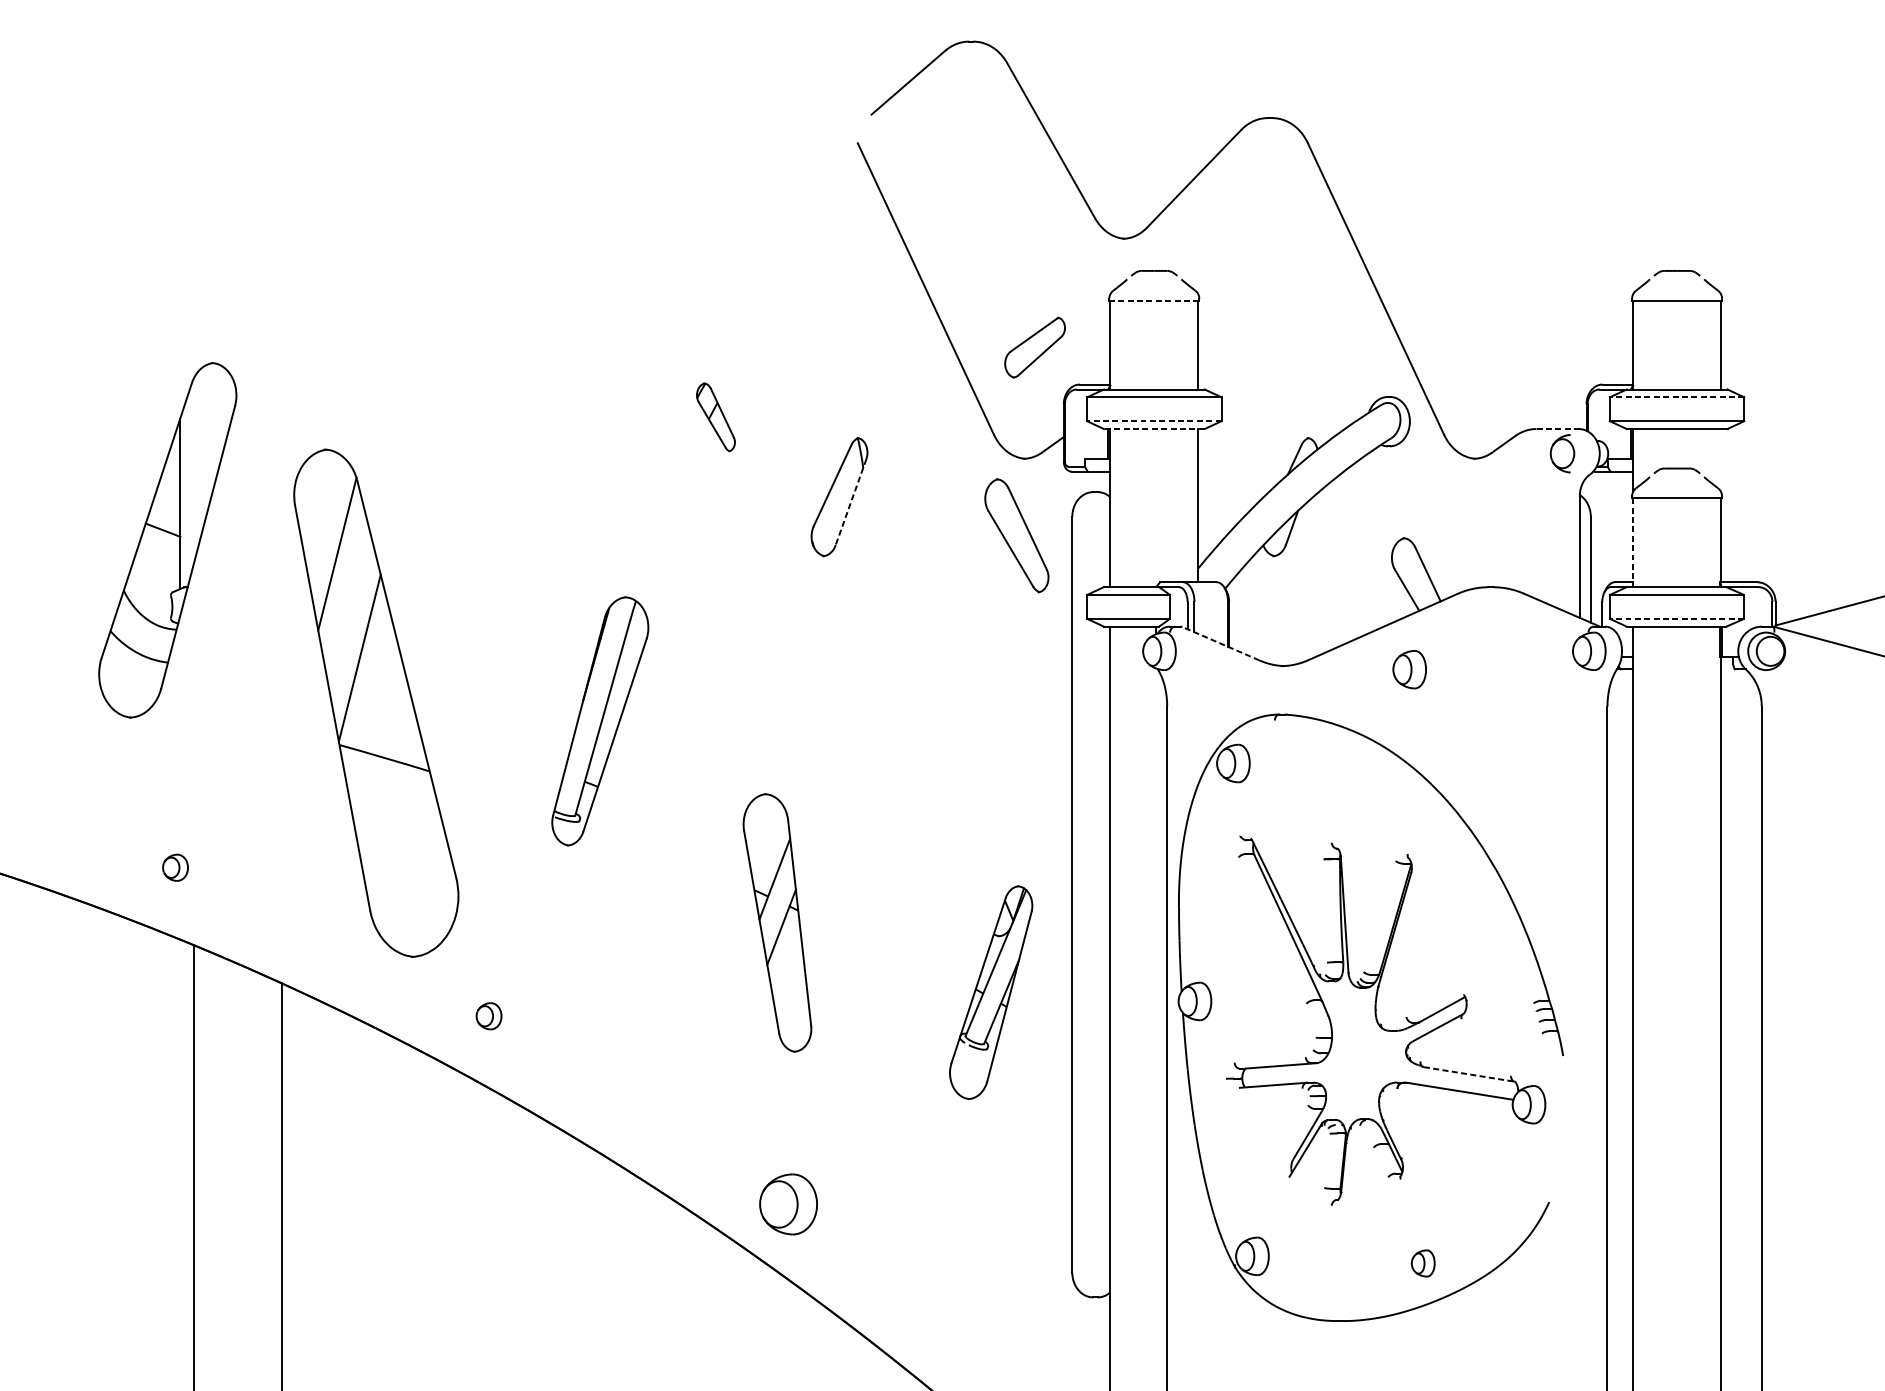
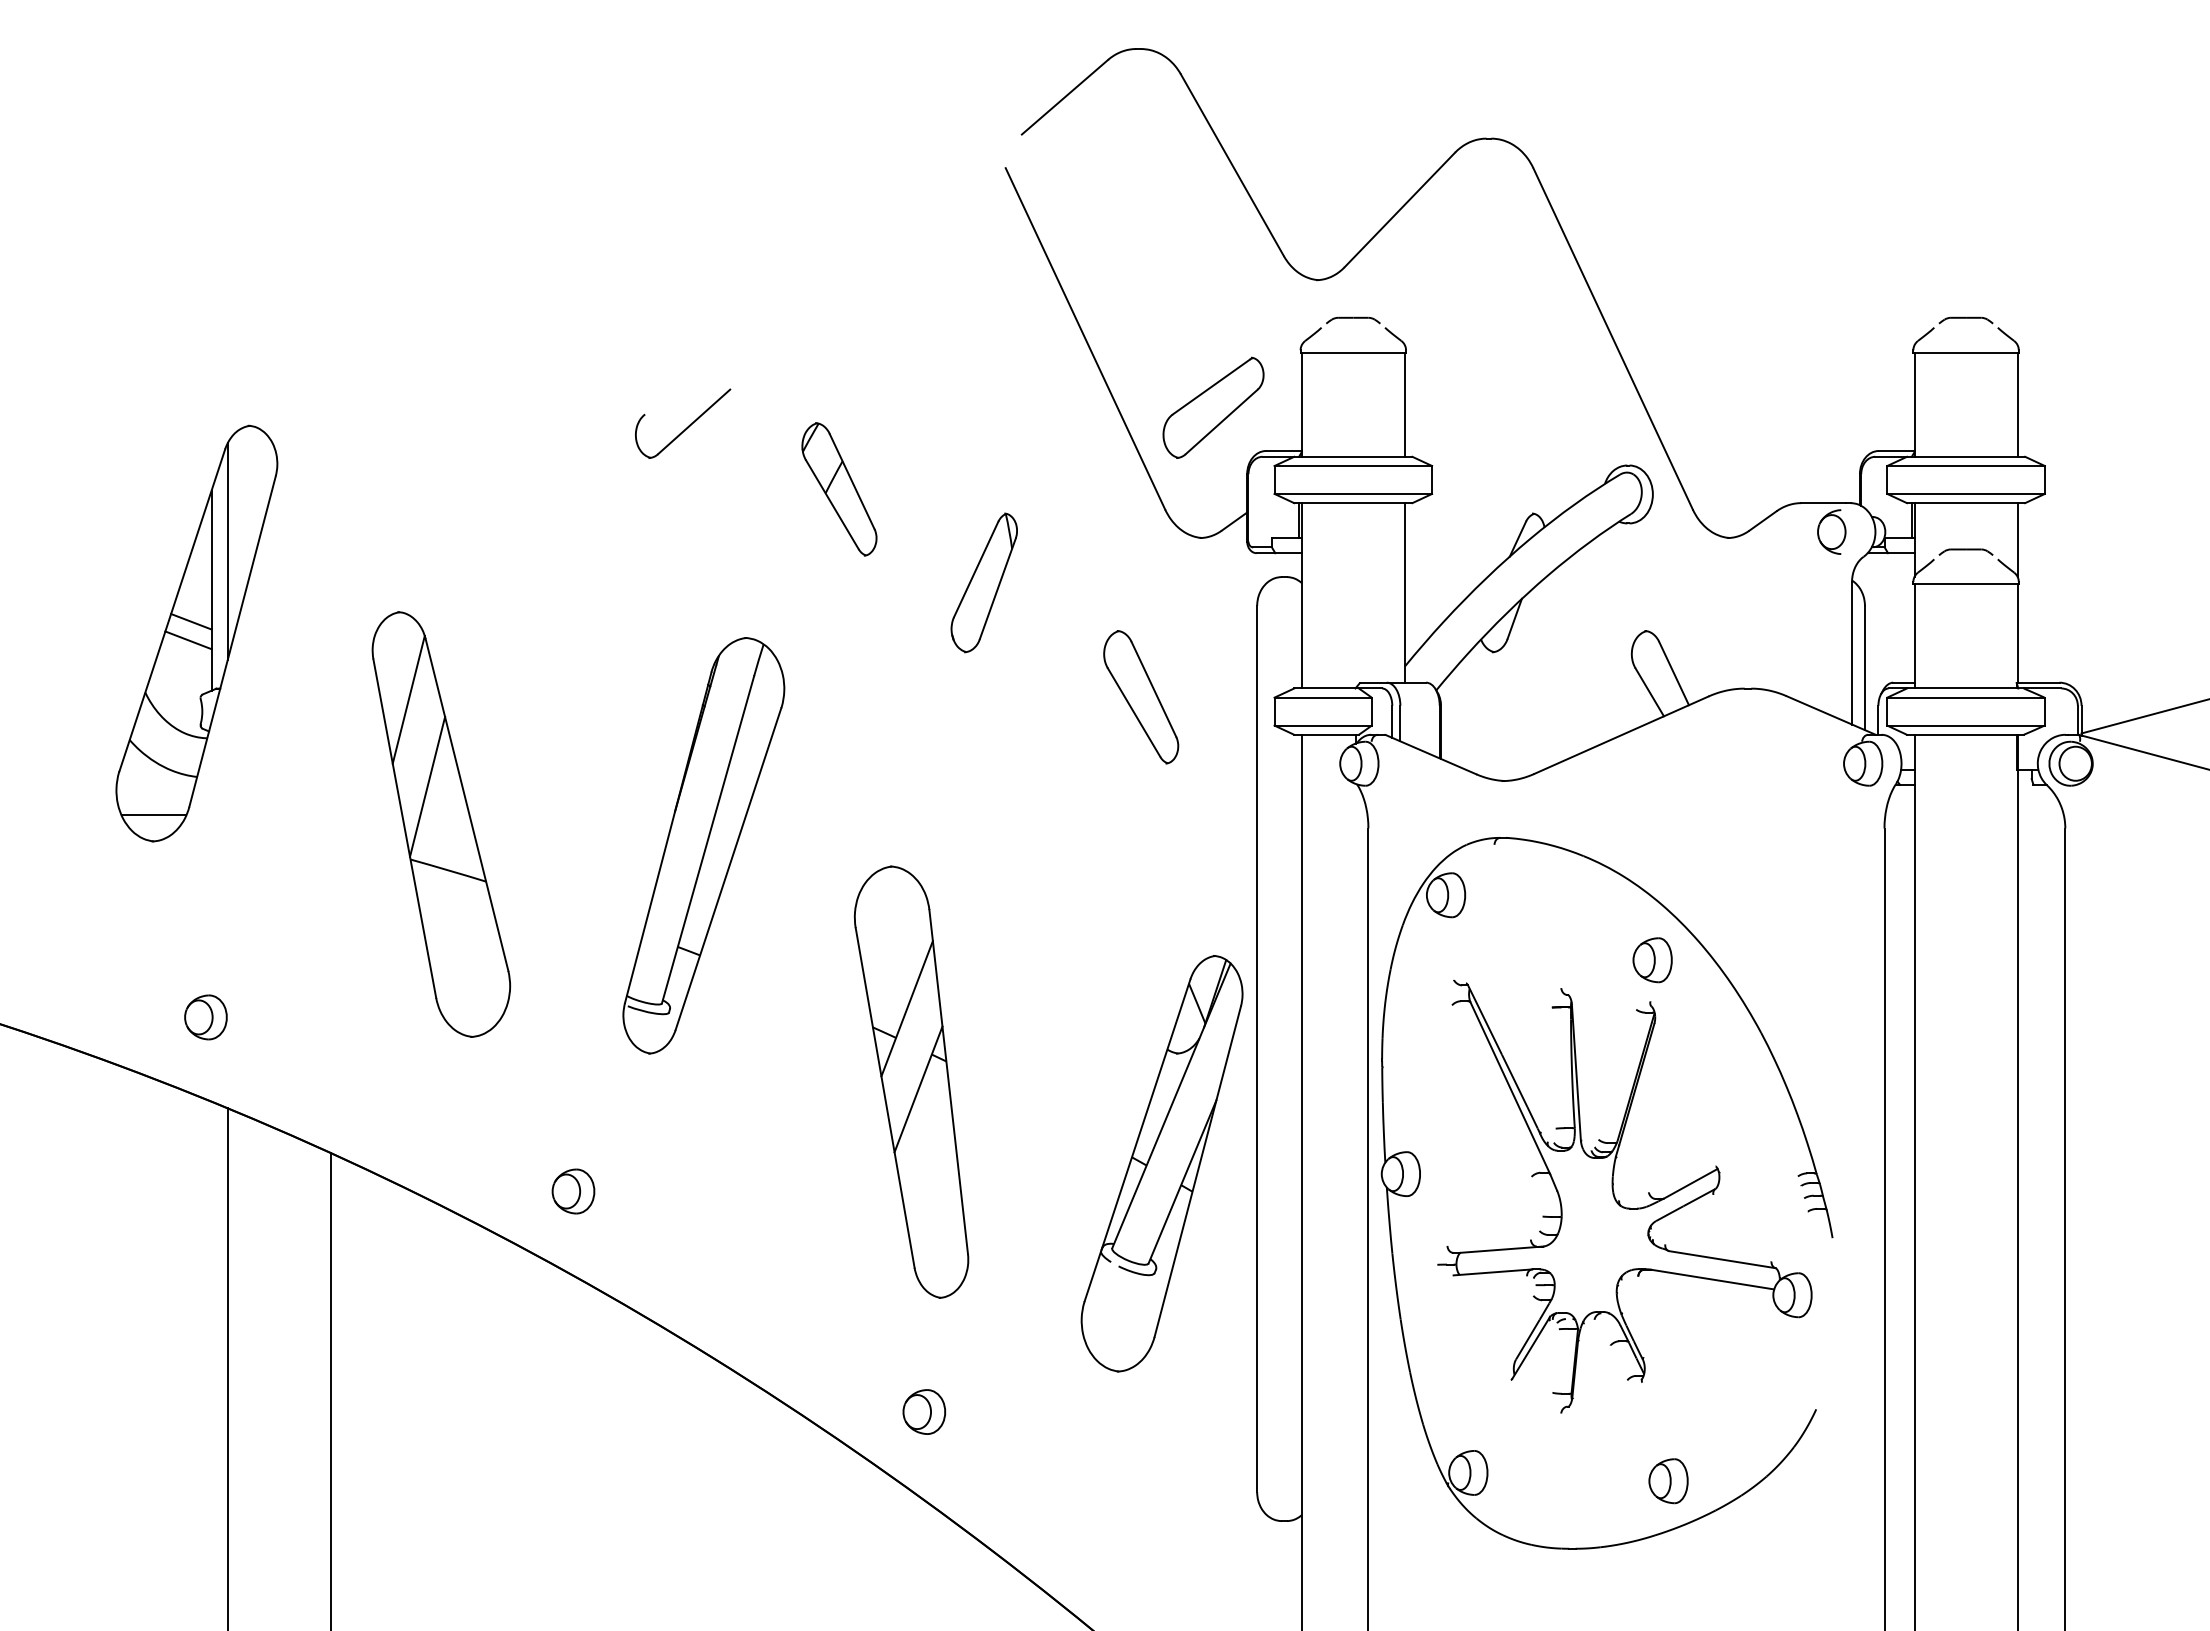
line: (1154, 300) -> (1353, 352), dashed -> solid
part: (1035, 347) -> (1213, 407), size x1.43
part: (582, 361) -> (683, 423), added
line: (1677, 396) -> (1966, 465), dashed -> solid
part: (716, 417) -> (839, 489), size x1.67
line: (1154, 420) -> (1353, 493), dashed -> solid
line: (1153, 429) -> (1352, 503), dashed -> solid
line: (1556, 429) -> (1824, 503), dashed -> solid
line: (1720, 460) -> (2017, 539), added
line: (193, 470) -> (227, 551), added
line: (850, 502) -> (997, 589), dashed -> solid
part: (1017, 535) -> (1141, 697), moved
line: (1633, 542) -> (1914, 636), dashed -> solid
line: (160, 546) -> (188, 640), added
line: (1676, 618) -> (1965, 725), dashed -> solid
line: (1220, 643) -> (1430, 754), dashed -> solid
part: (1409, 669) -> (1652, 960), moved
line: (130, 695) -> (153, 815), added
part: (376, 703) -> (441, 824), size x0.71
part: (599, 721) -> (703, 845), size x1.43
part: (175, 867) -> (205, 1017), size x1.43
part: (777, 922) -> (911, 1081), size x1.43
part: (990, 992) -> (1161, 1163), size x1.67
part: (489, 1016) -> (573, 1191), size x1.43
line: (1469, 1074) -> (1722, 1259), dashed -> solid
part: (787, 1203) -> (923, 1411), size x0.62
part: (1423, 1263) -> (1668, 1481), size x1.43

